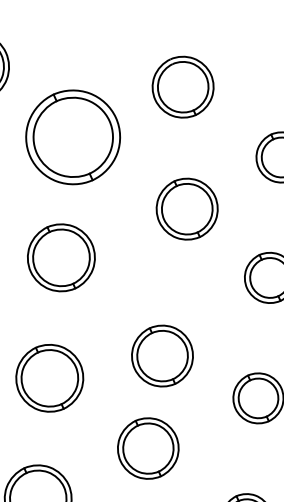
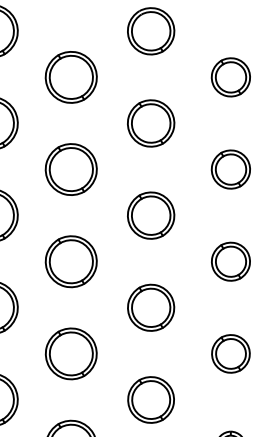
part: (71, 137) -> (70, 77), size x0.71
part: (187, 209) -> (151, 123), moved
part: (163, 355) -> (151, 215), moved

